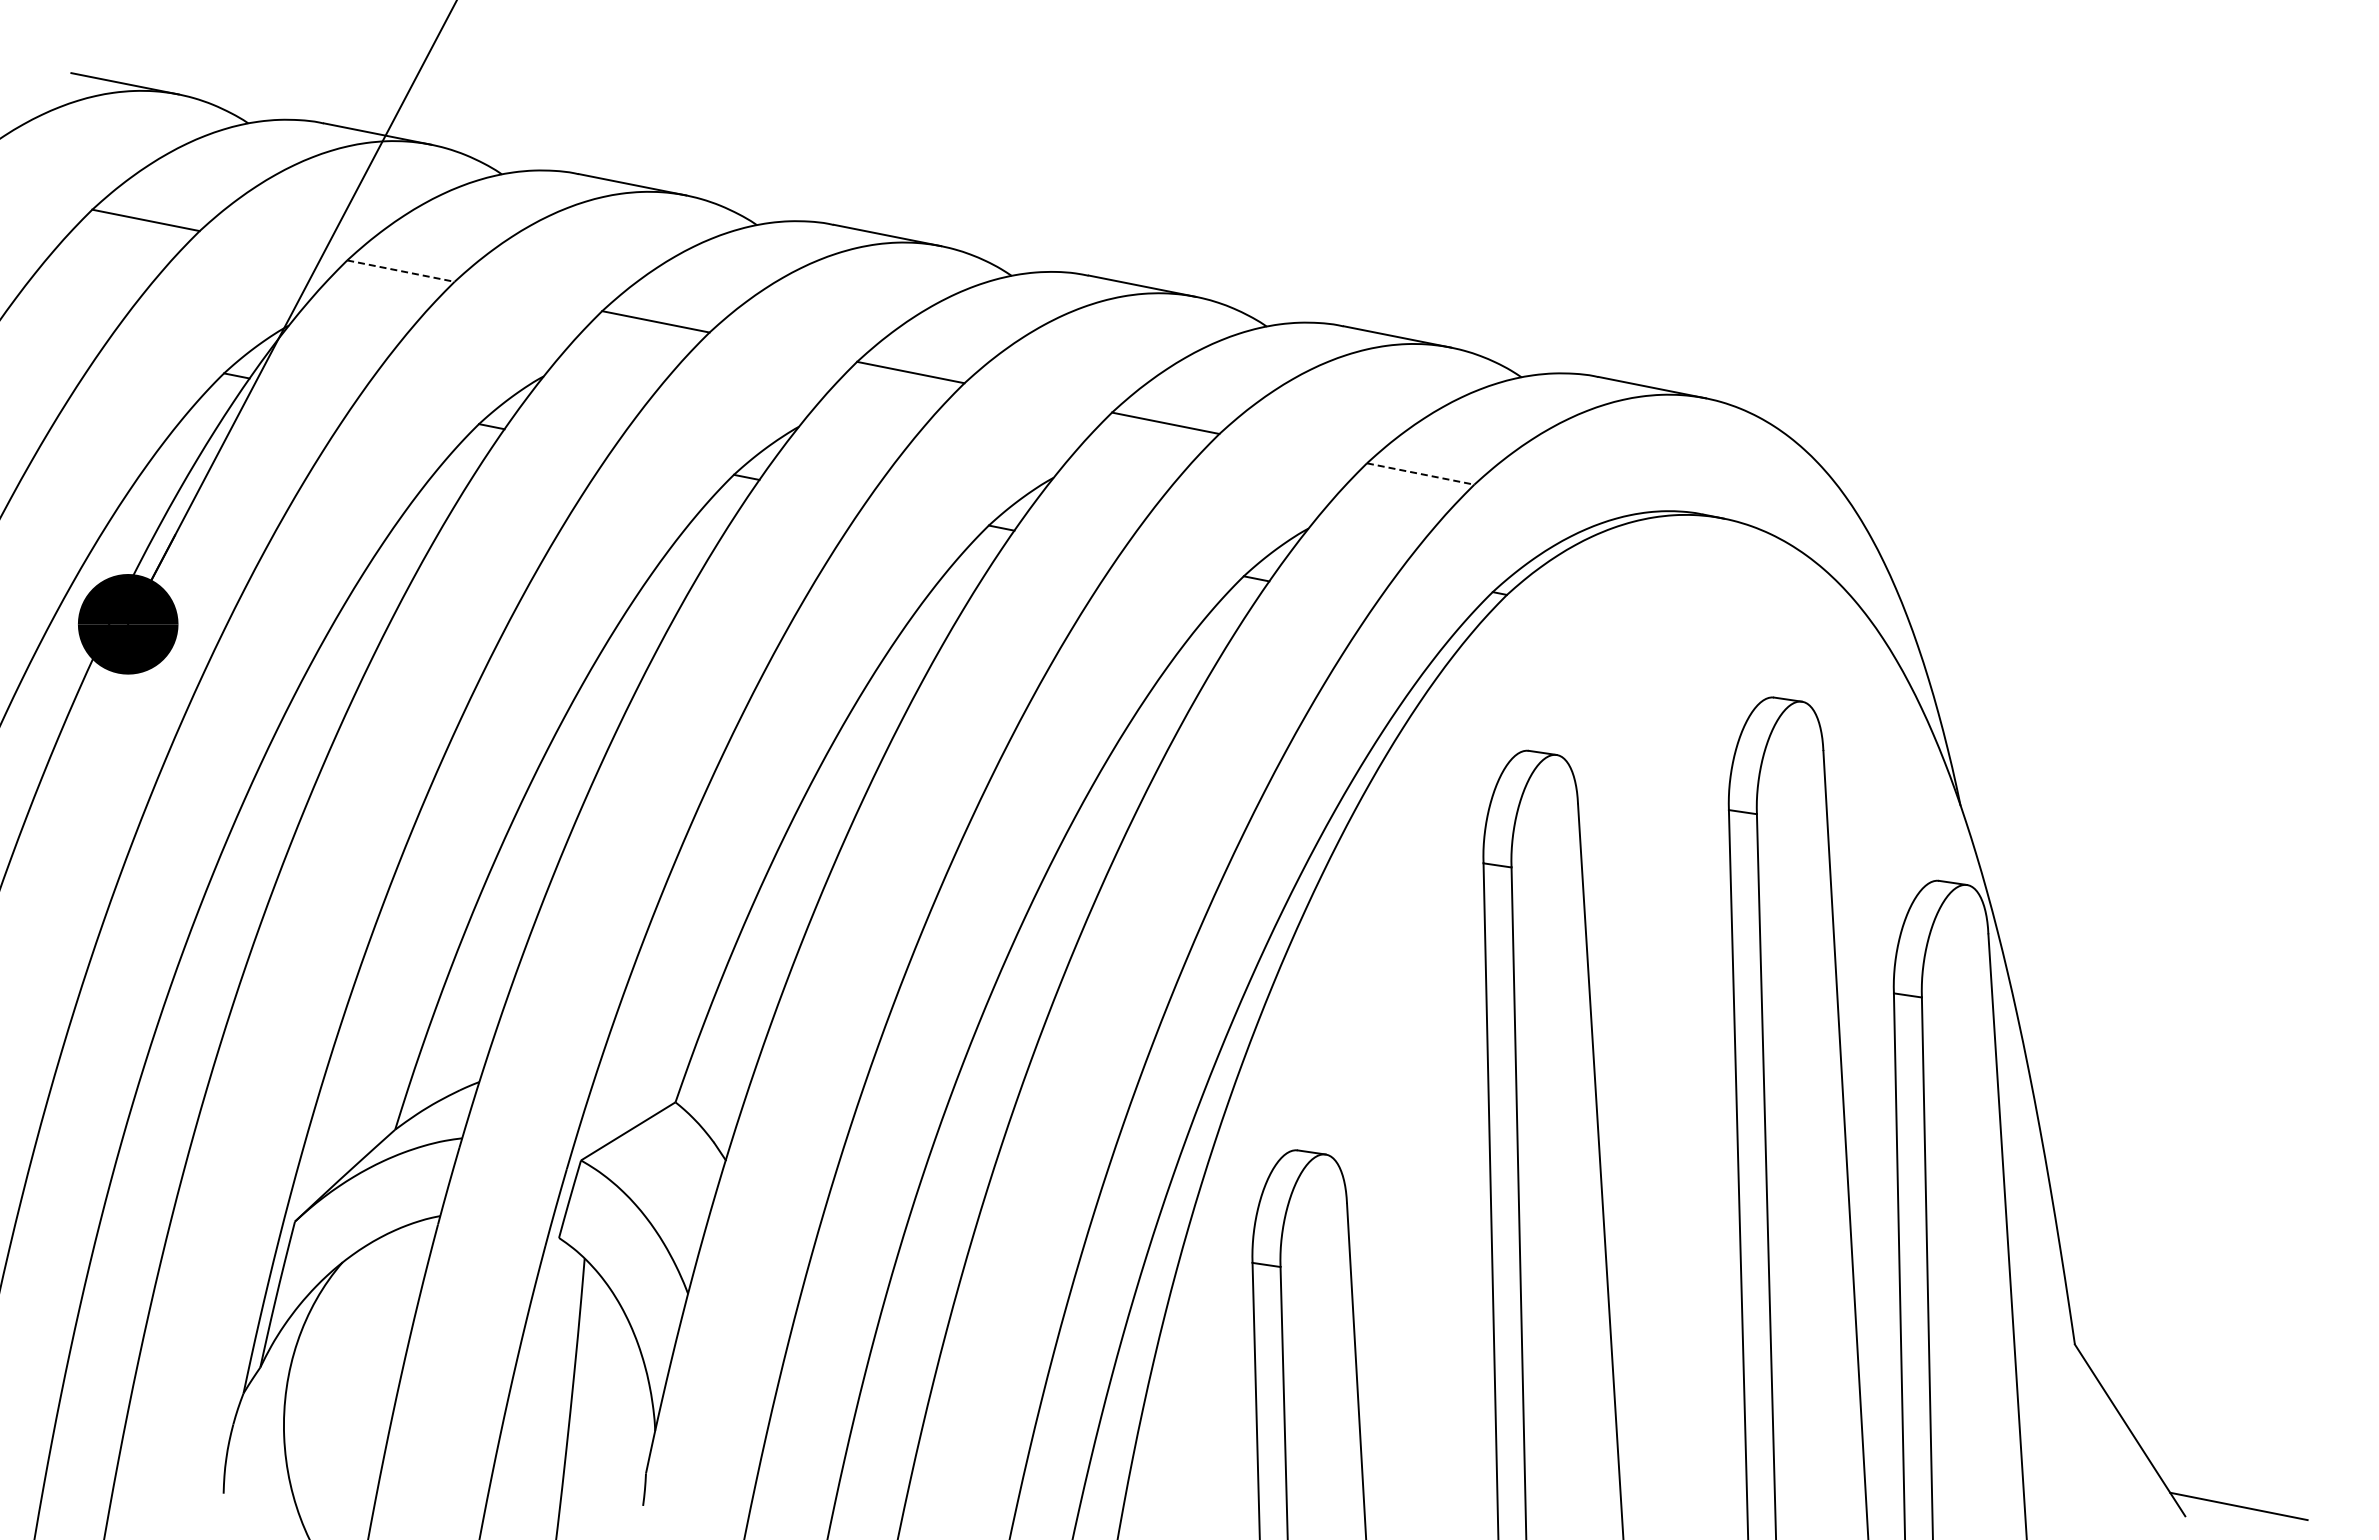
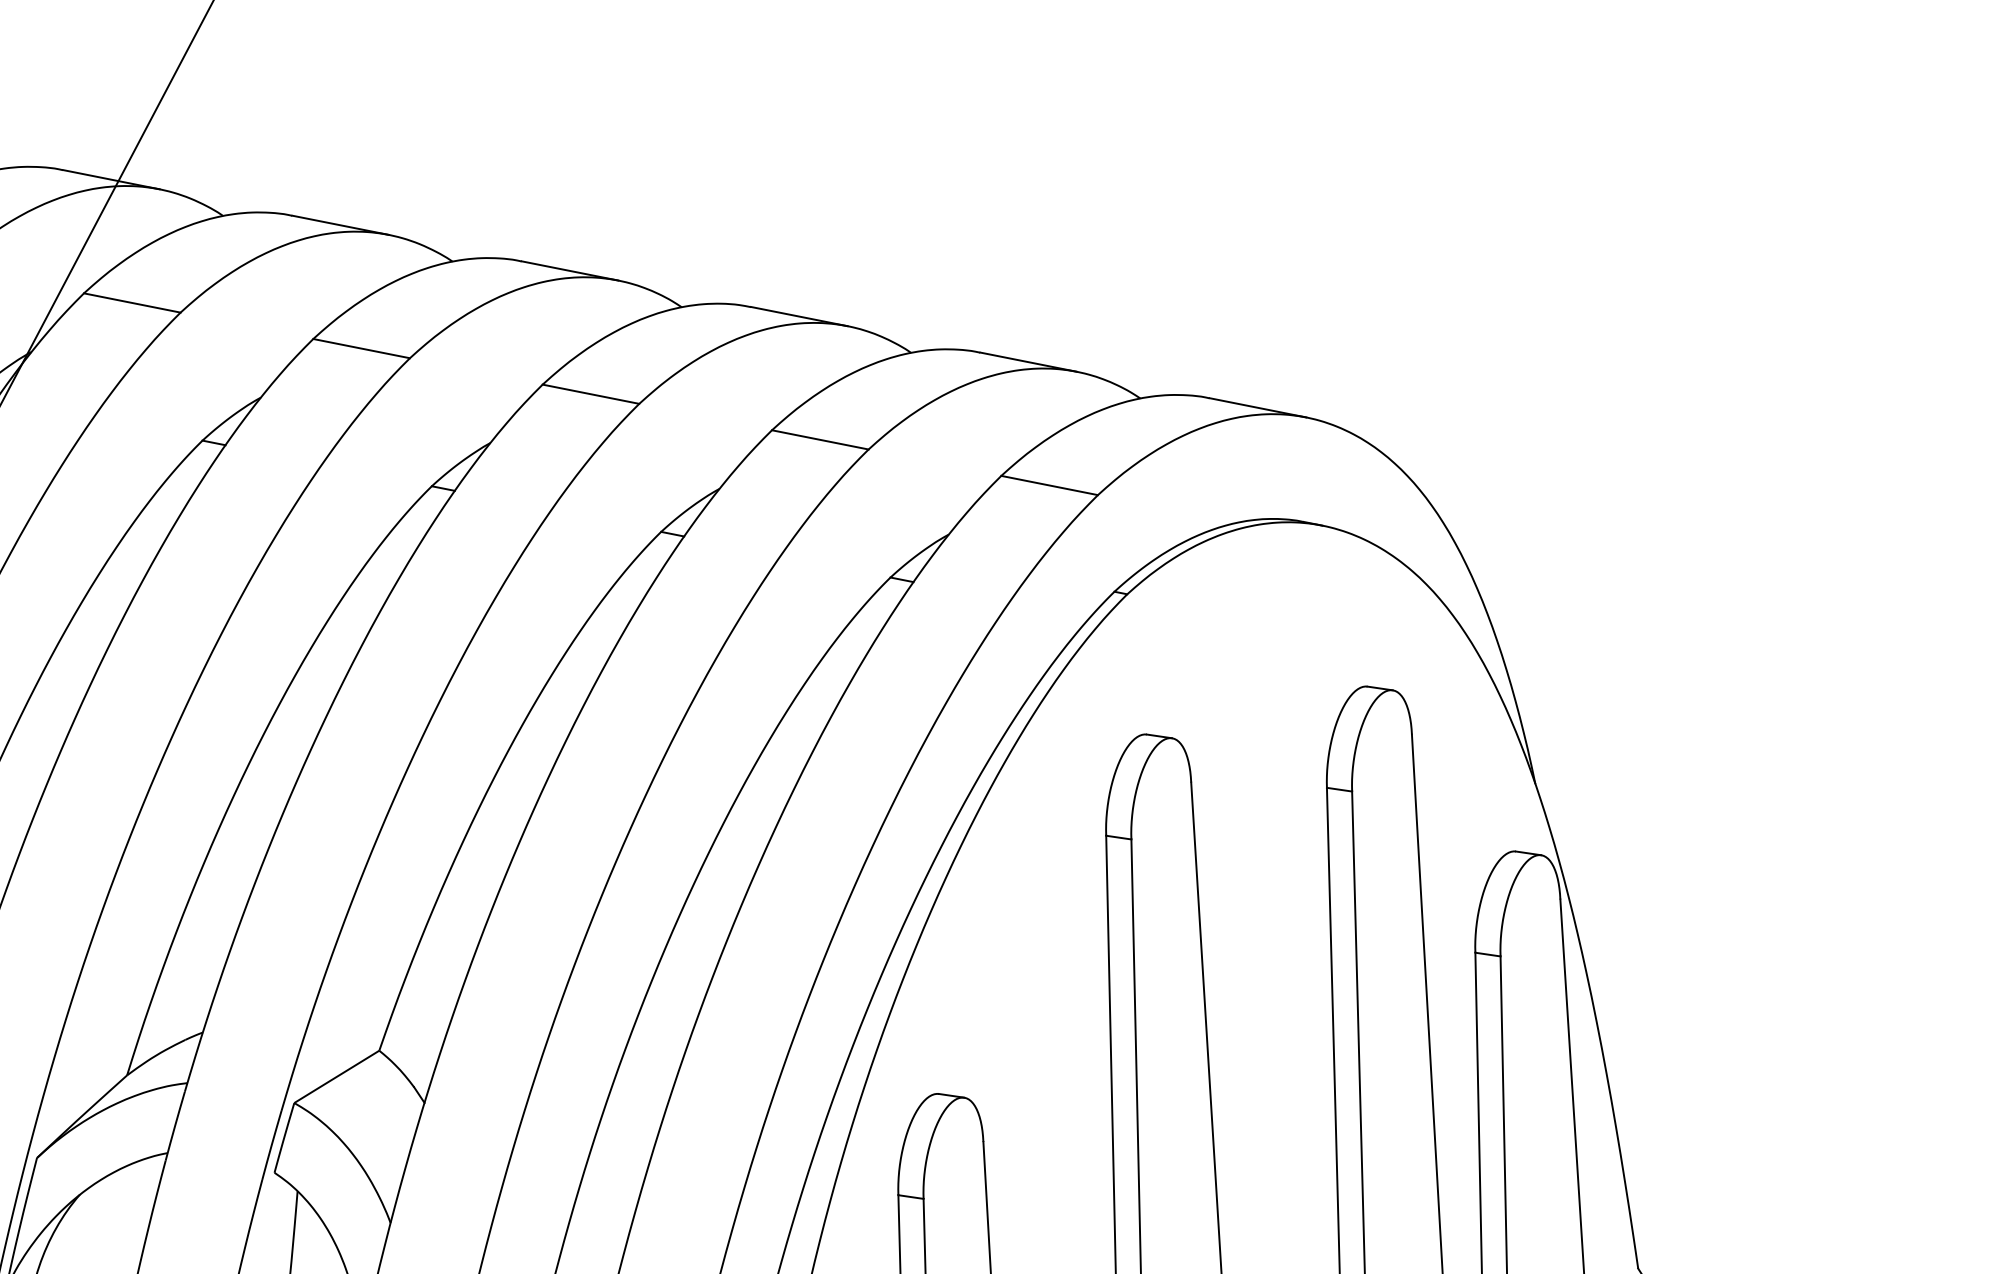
line: (400, 271) -> (131, 303), dashed -> solid
line: (1420, 474) -> (1049, 485), dashed -> solid

